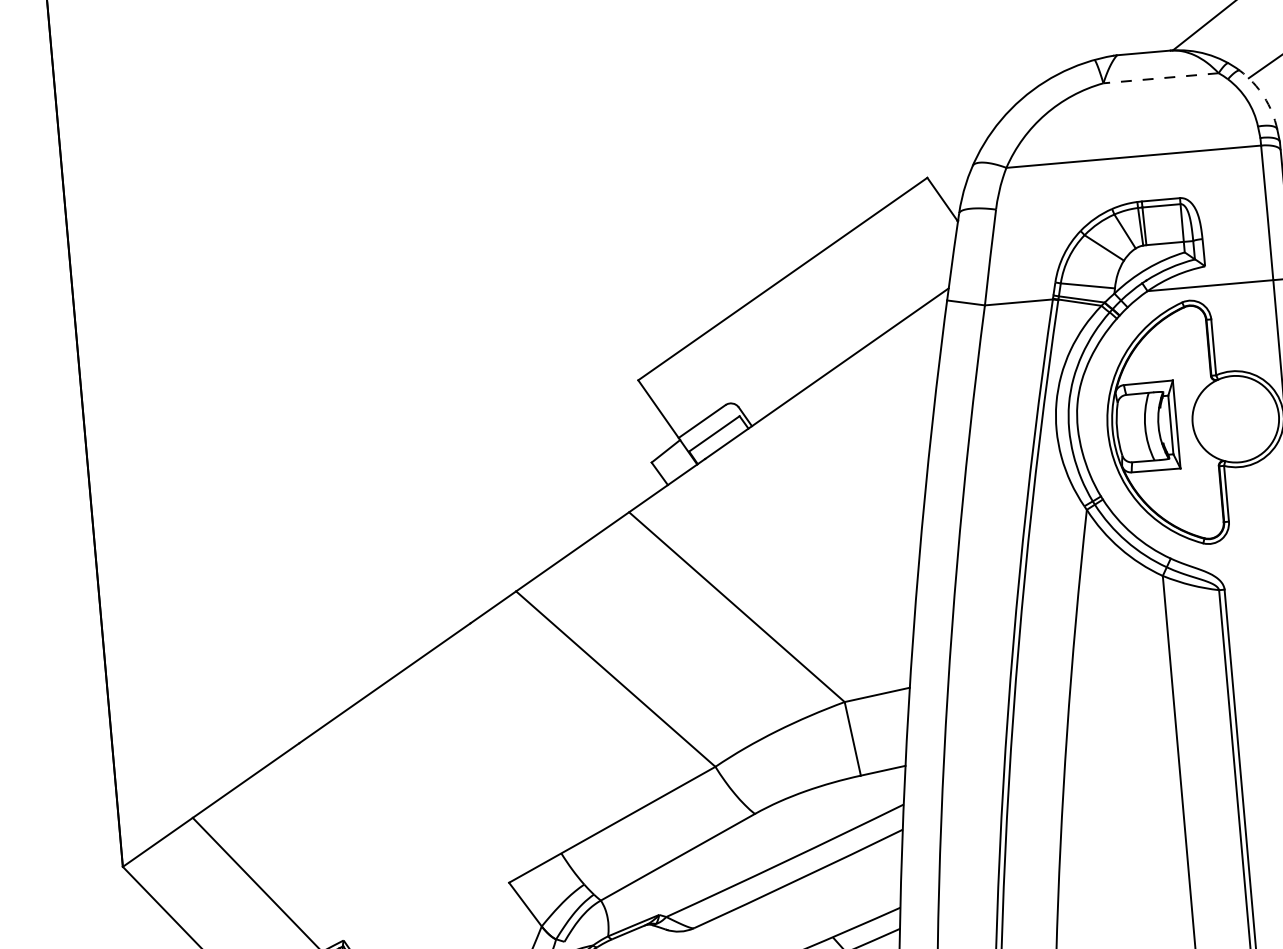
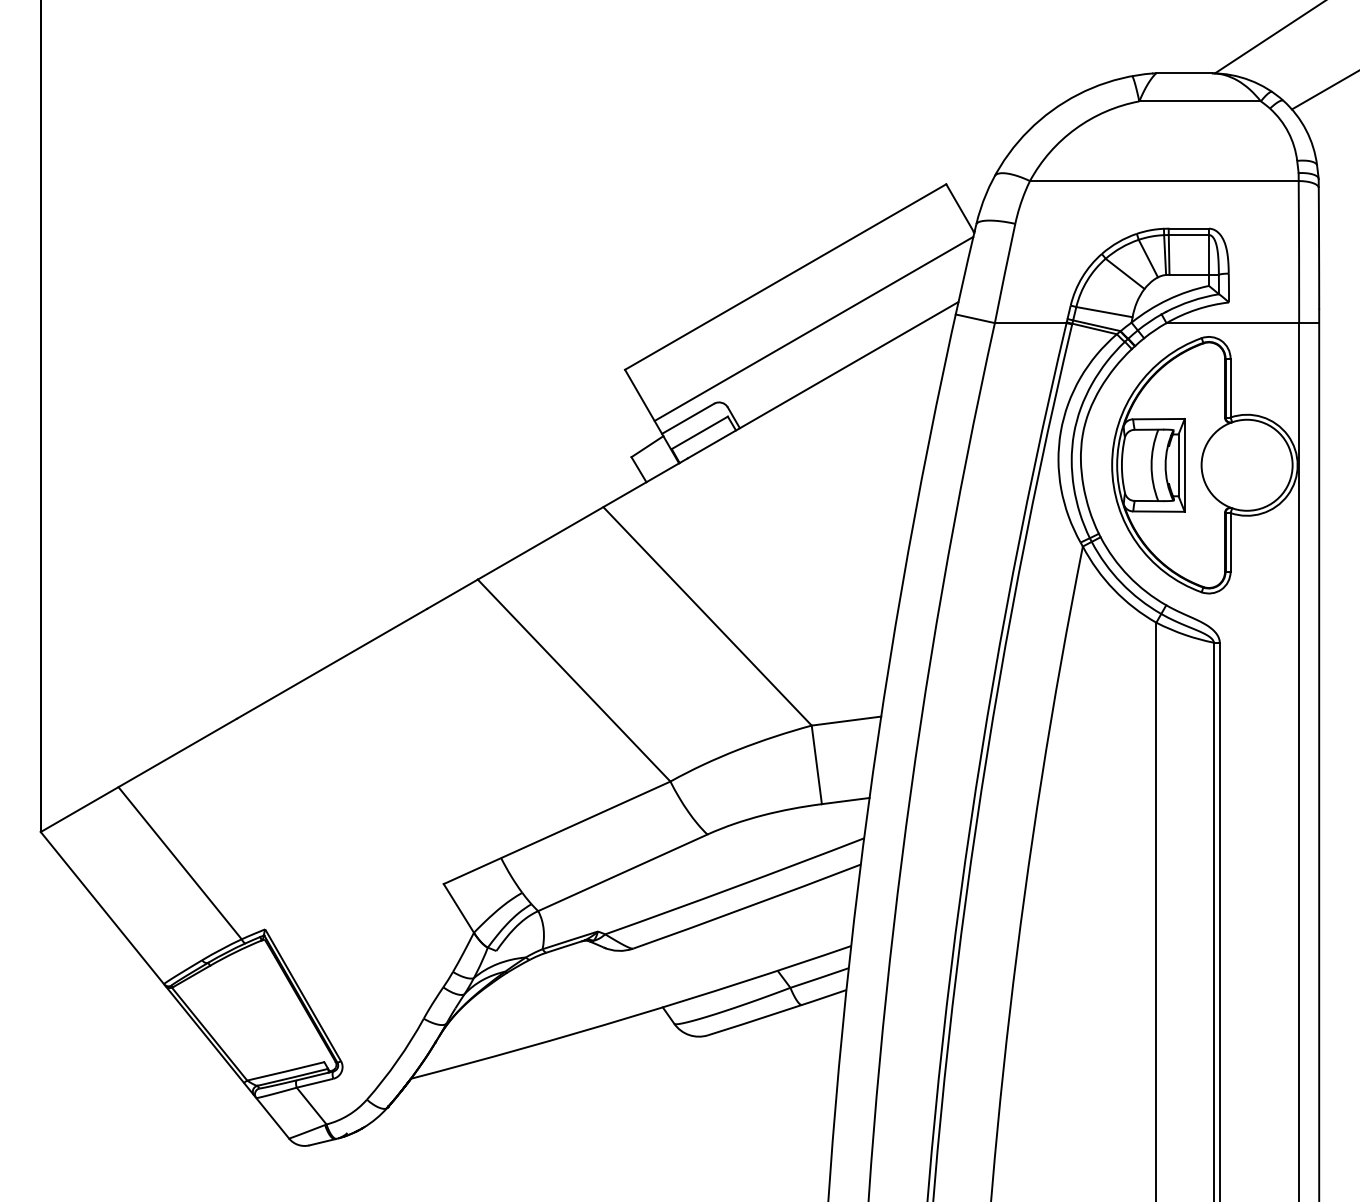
line: (1161, 78) -> (1200, 101), dashed -> solid
arc: (1264, 96) -> (1306, 130), dashed -> solid
line: (813, 325) -> (813, 328), added

